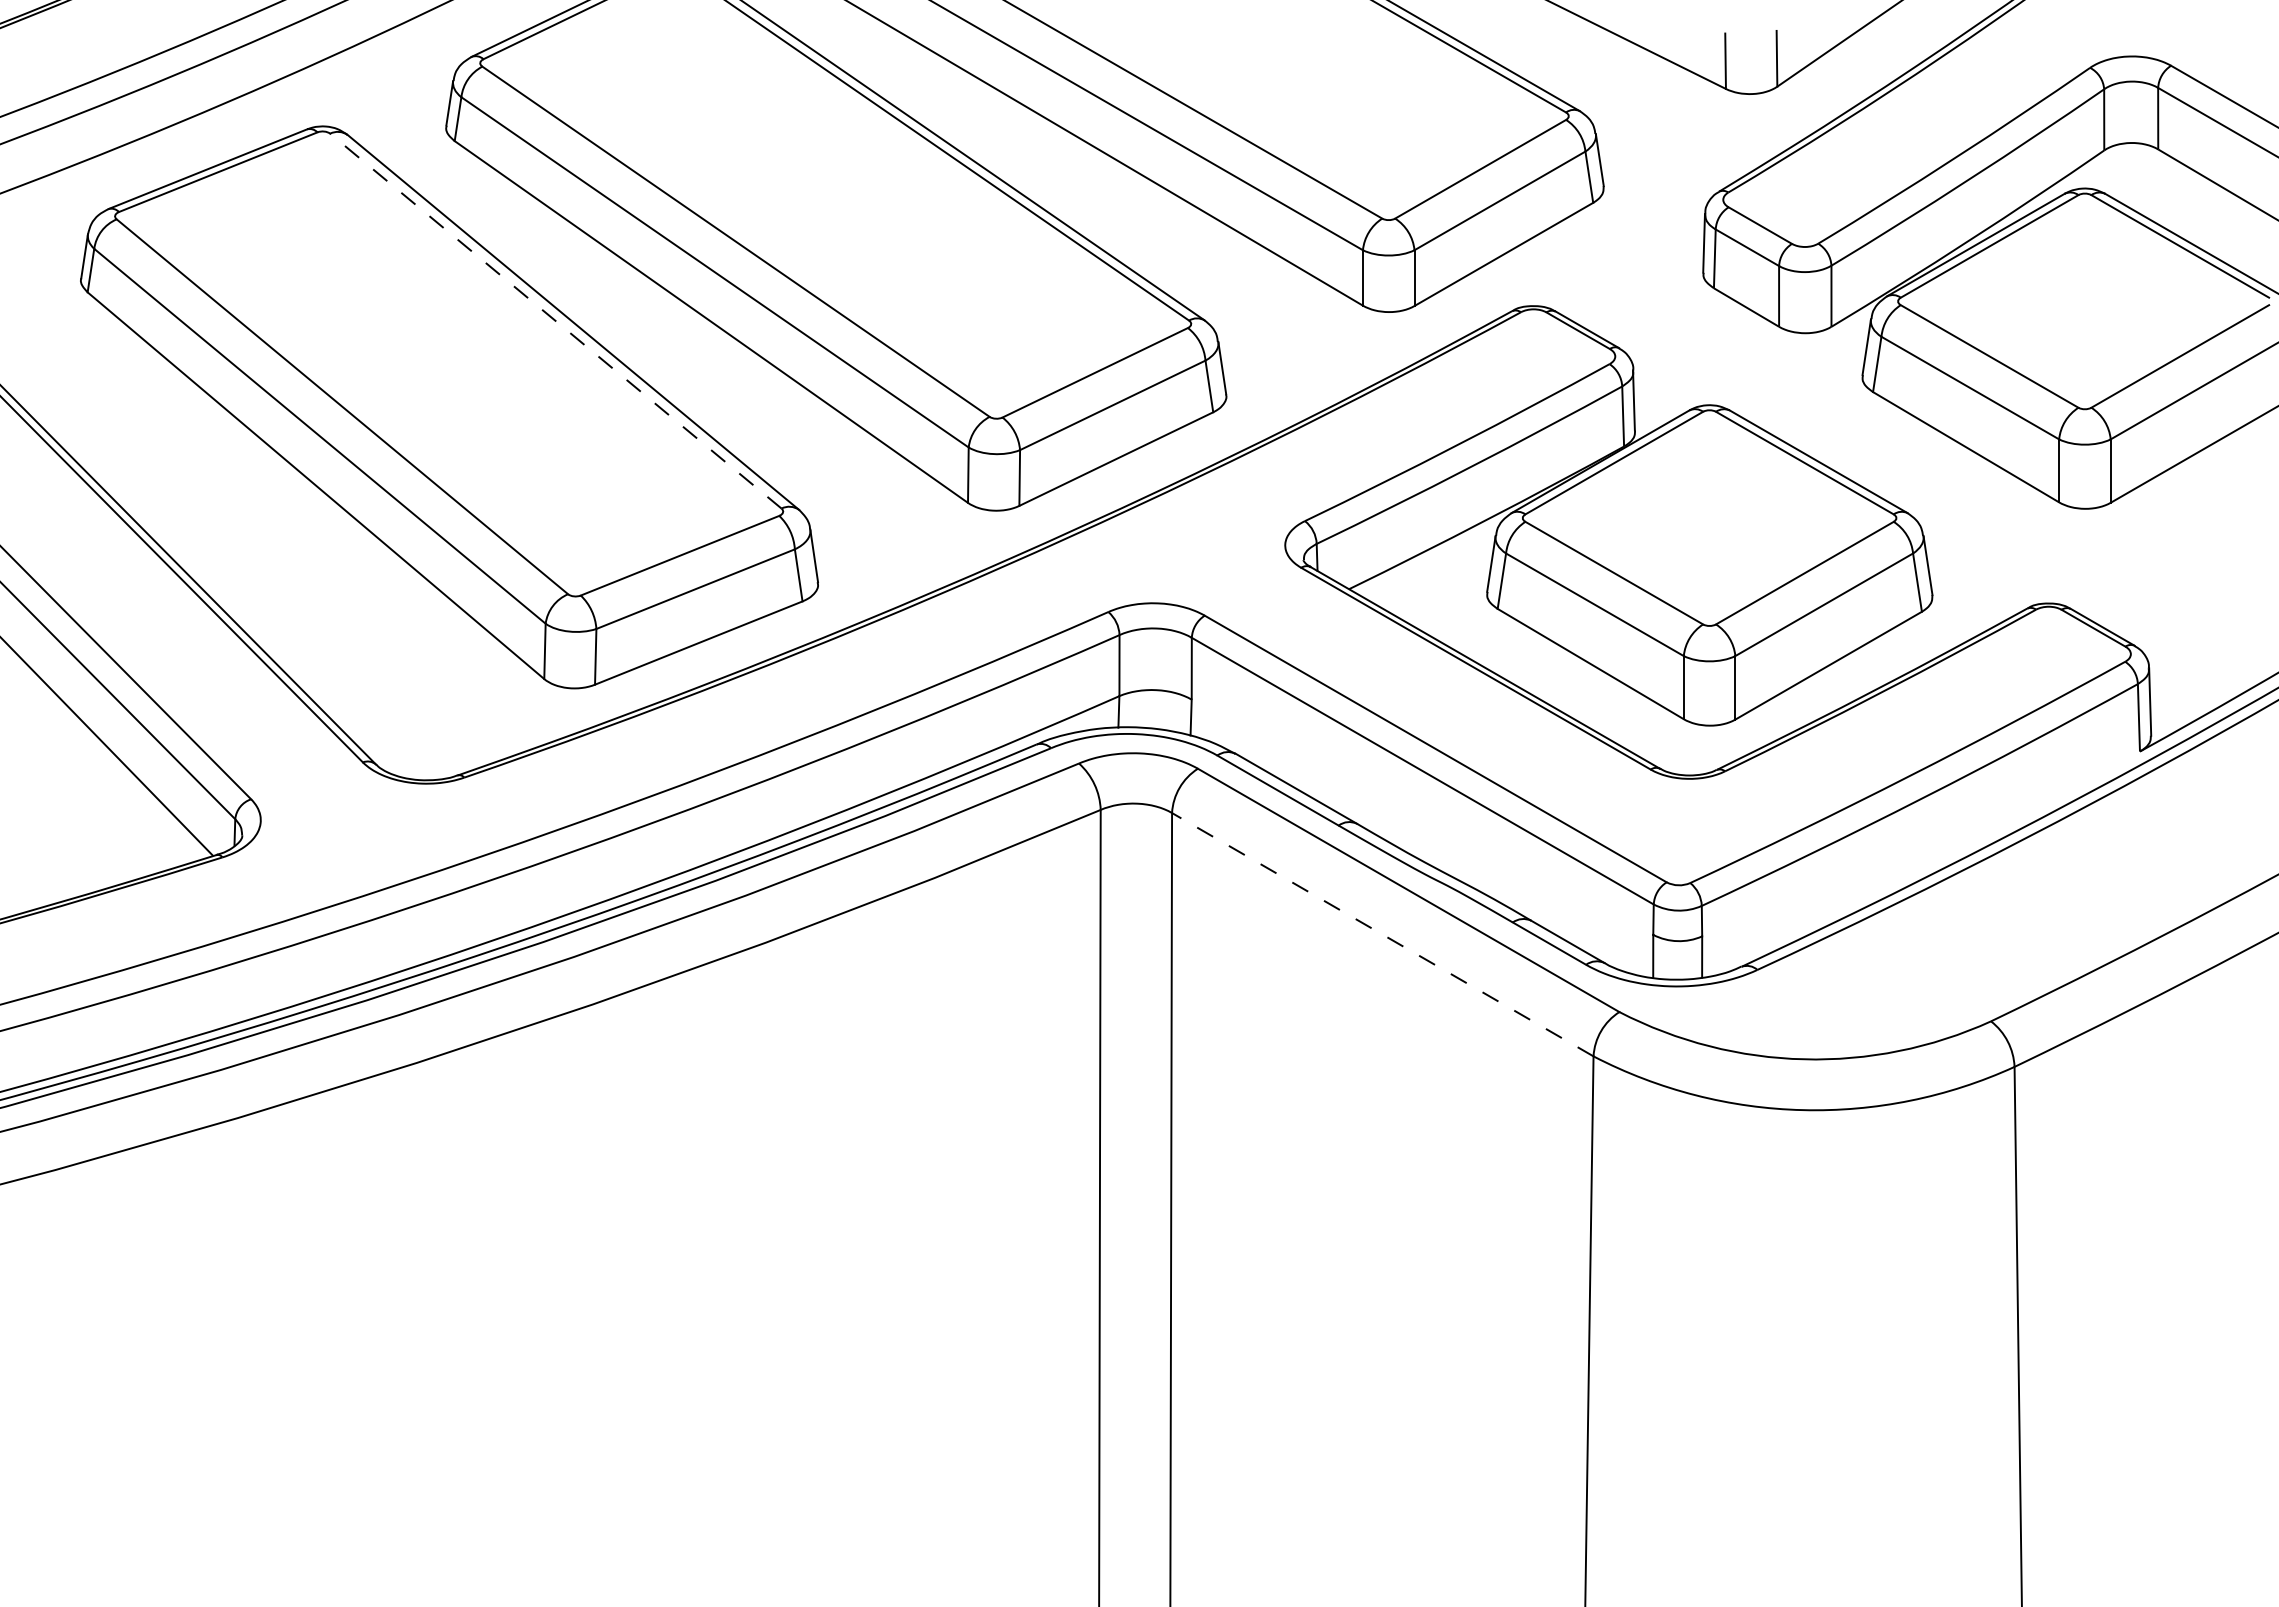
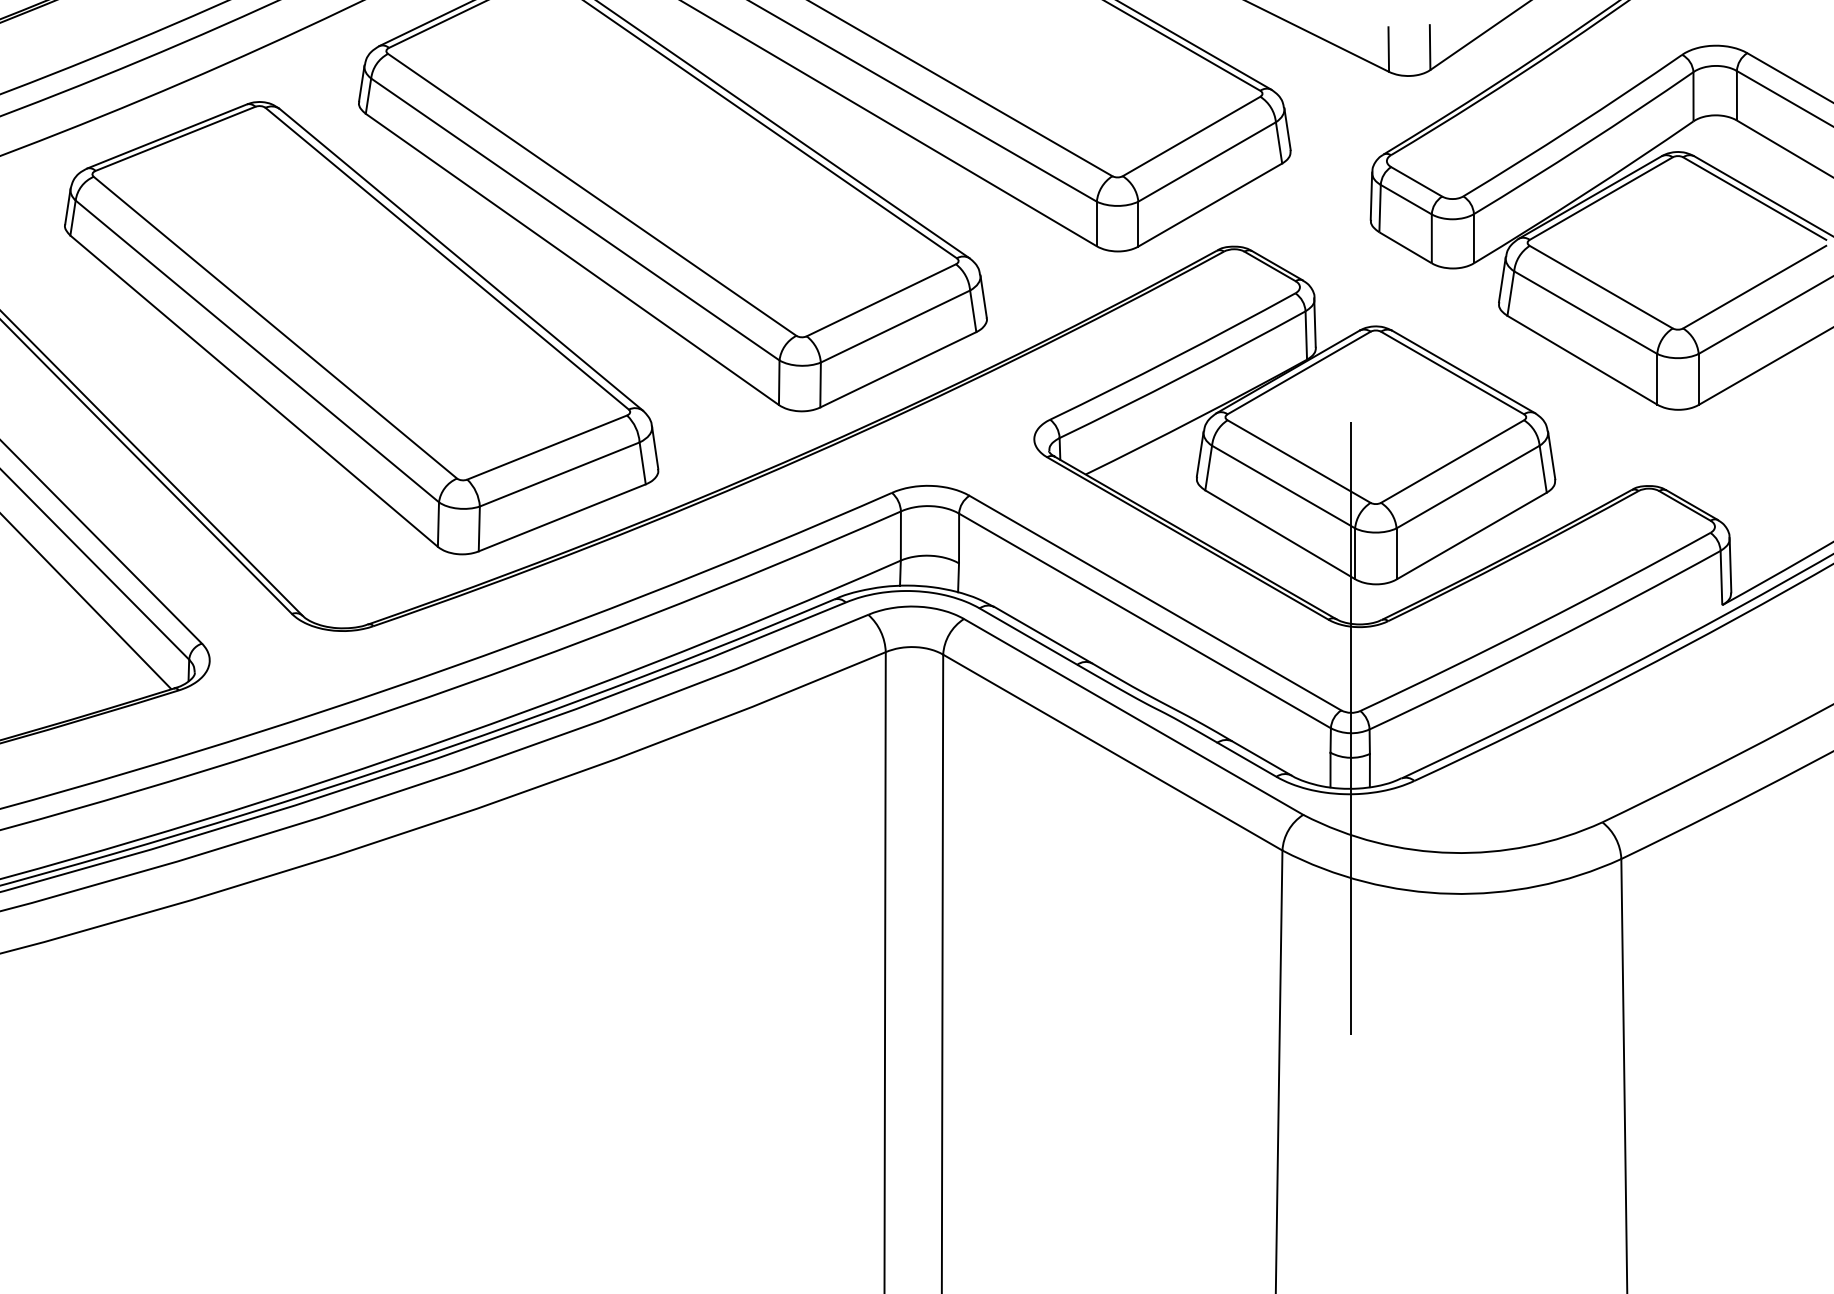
line: (555, 320) -> (446, 258), dashed -> solid
line: (1679, 904) -> (1351, 728), added
line: (1382, 934) -> (1112, 752), dashed -> solid

